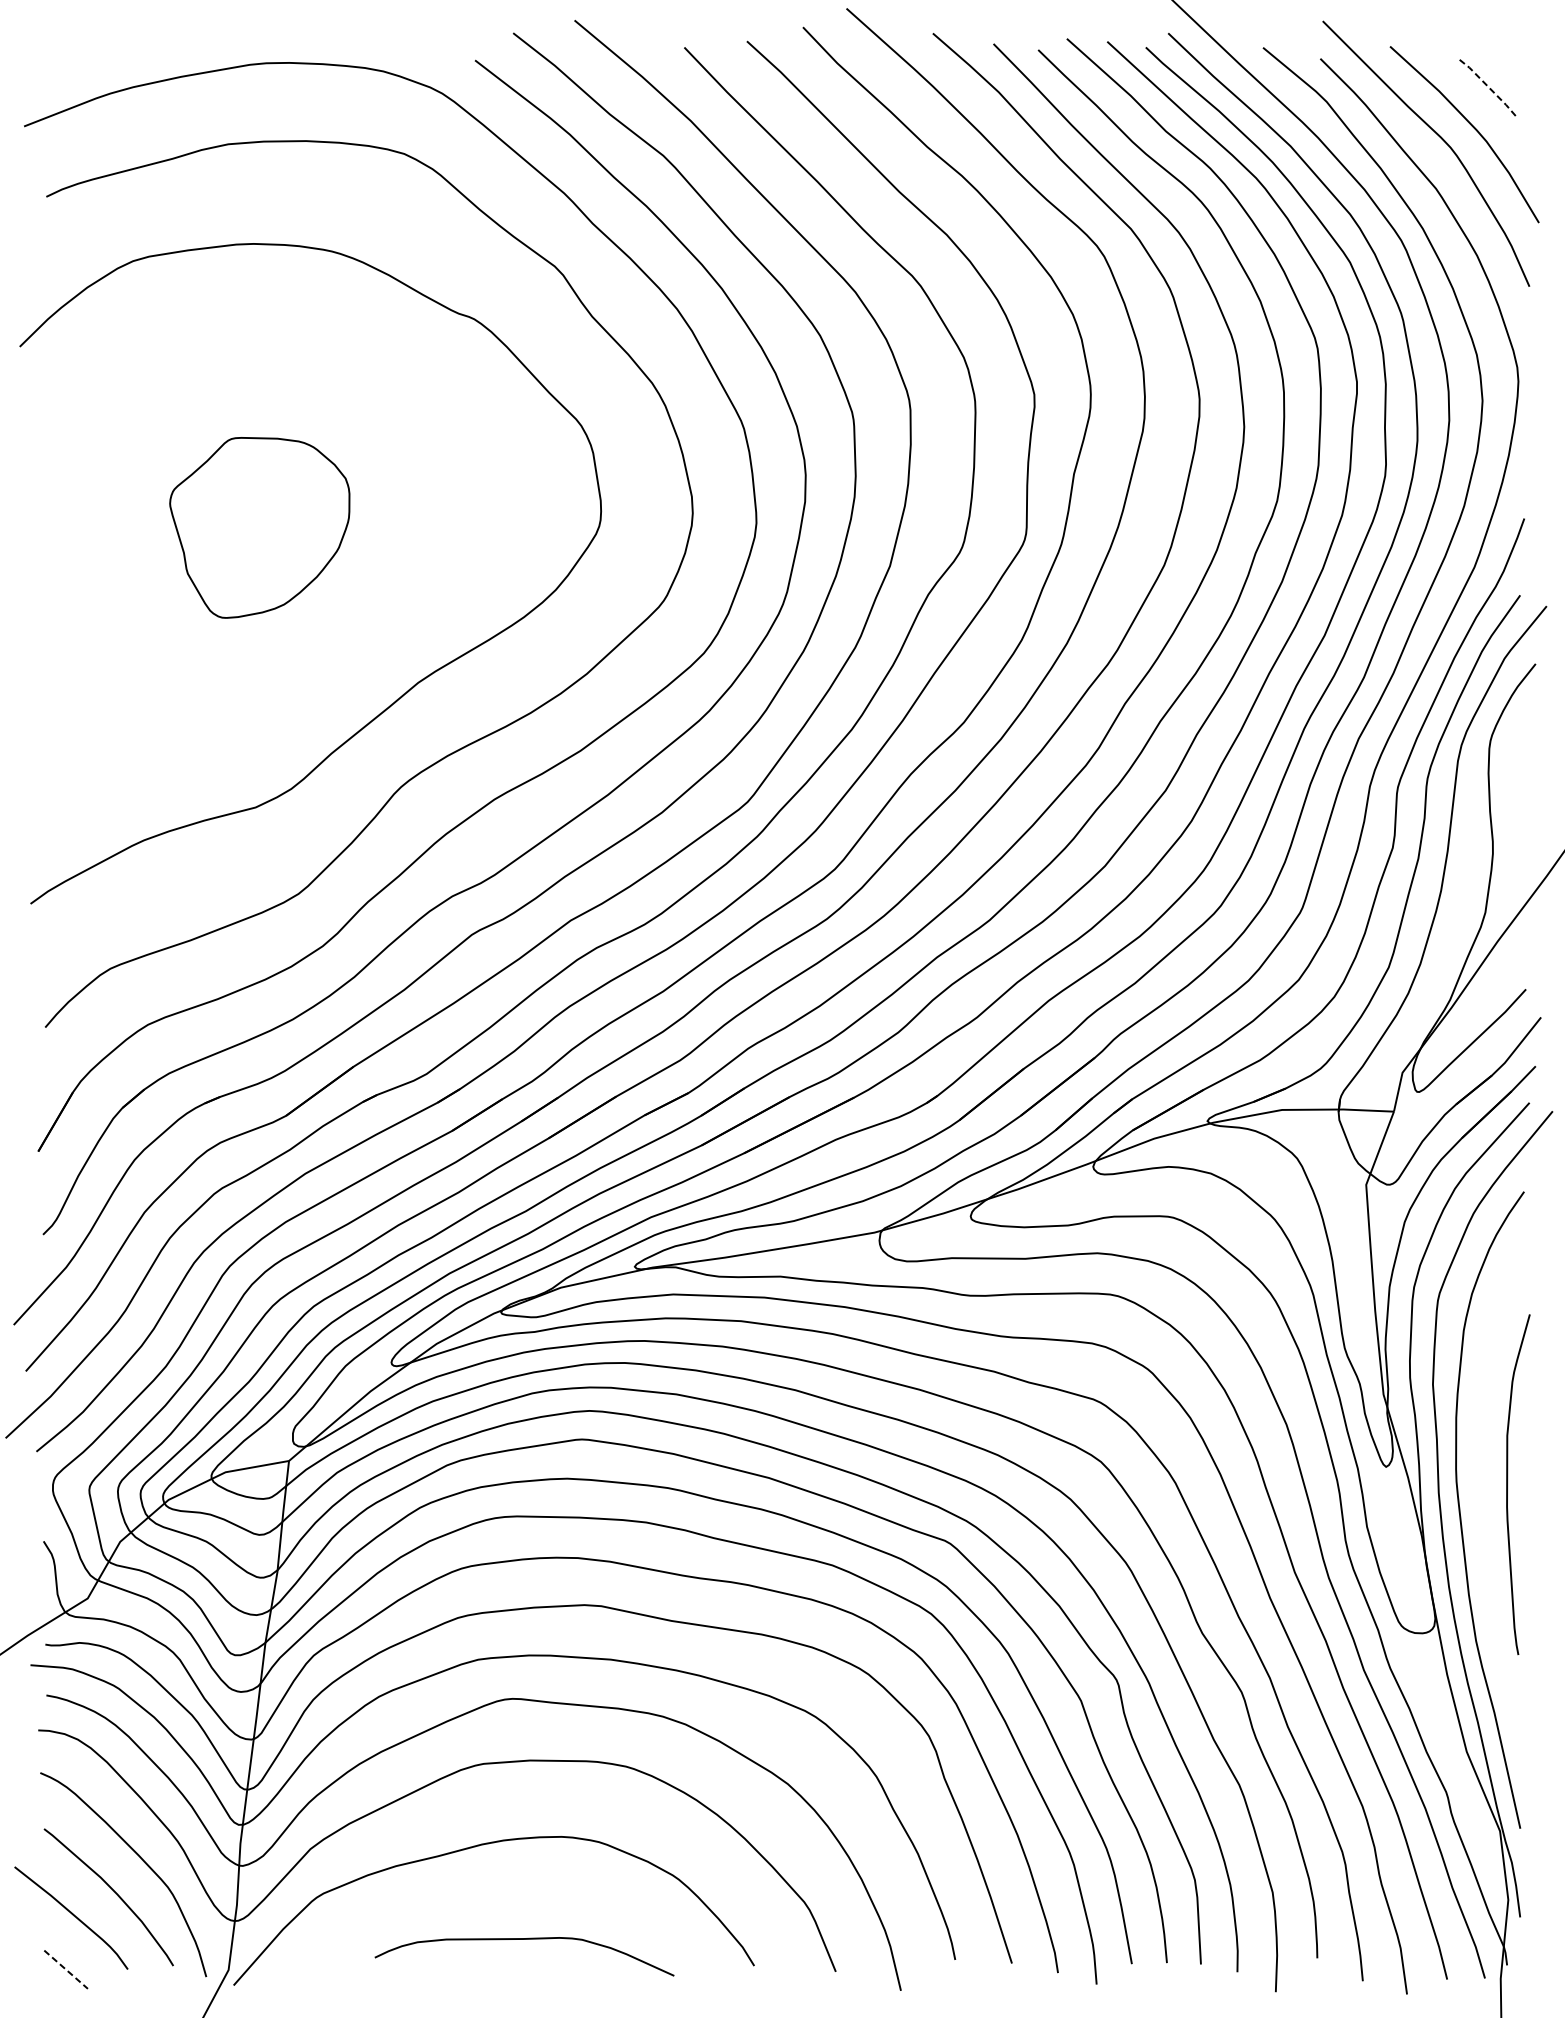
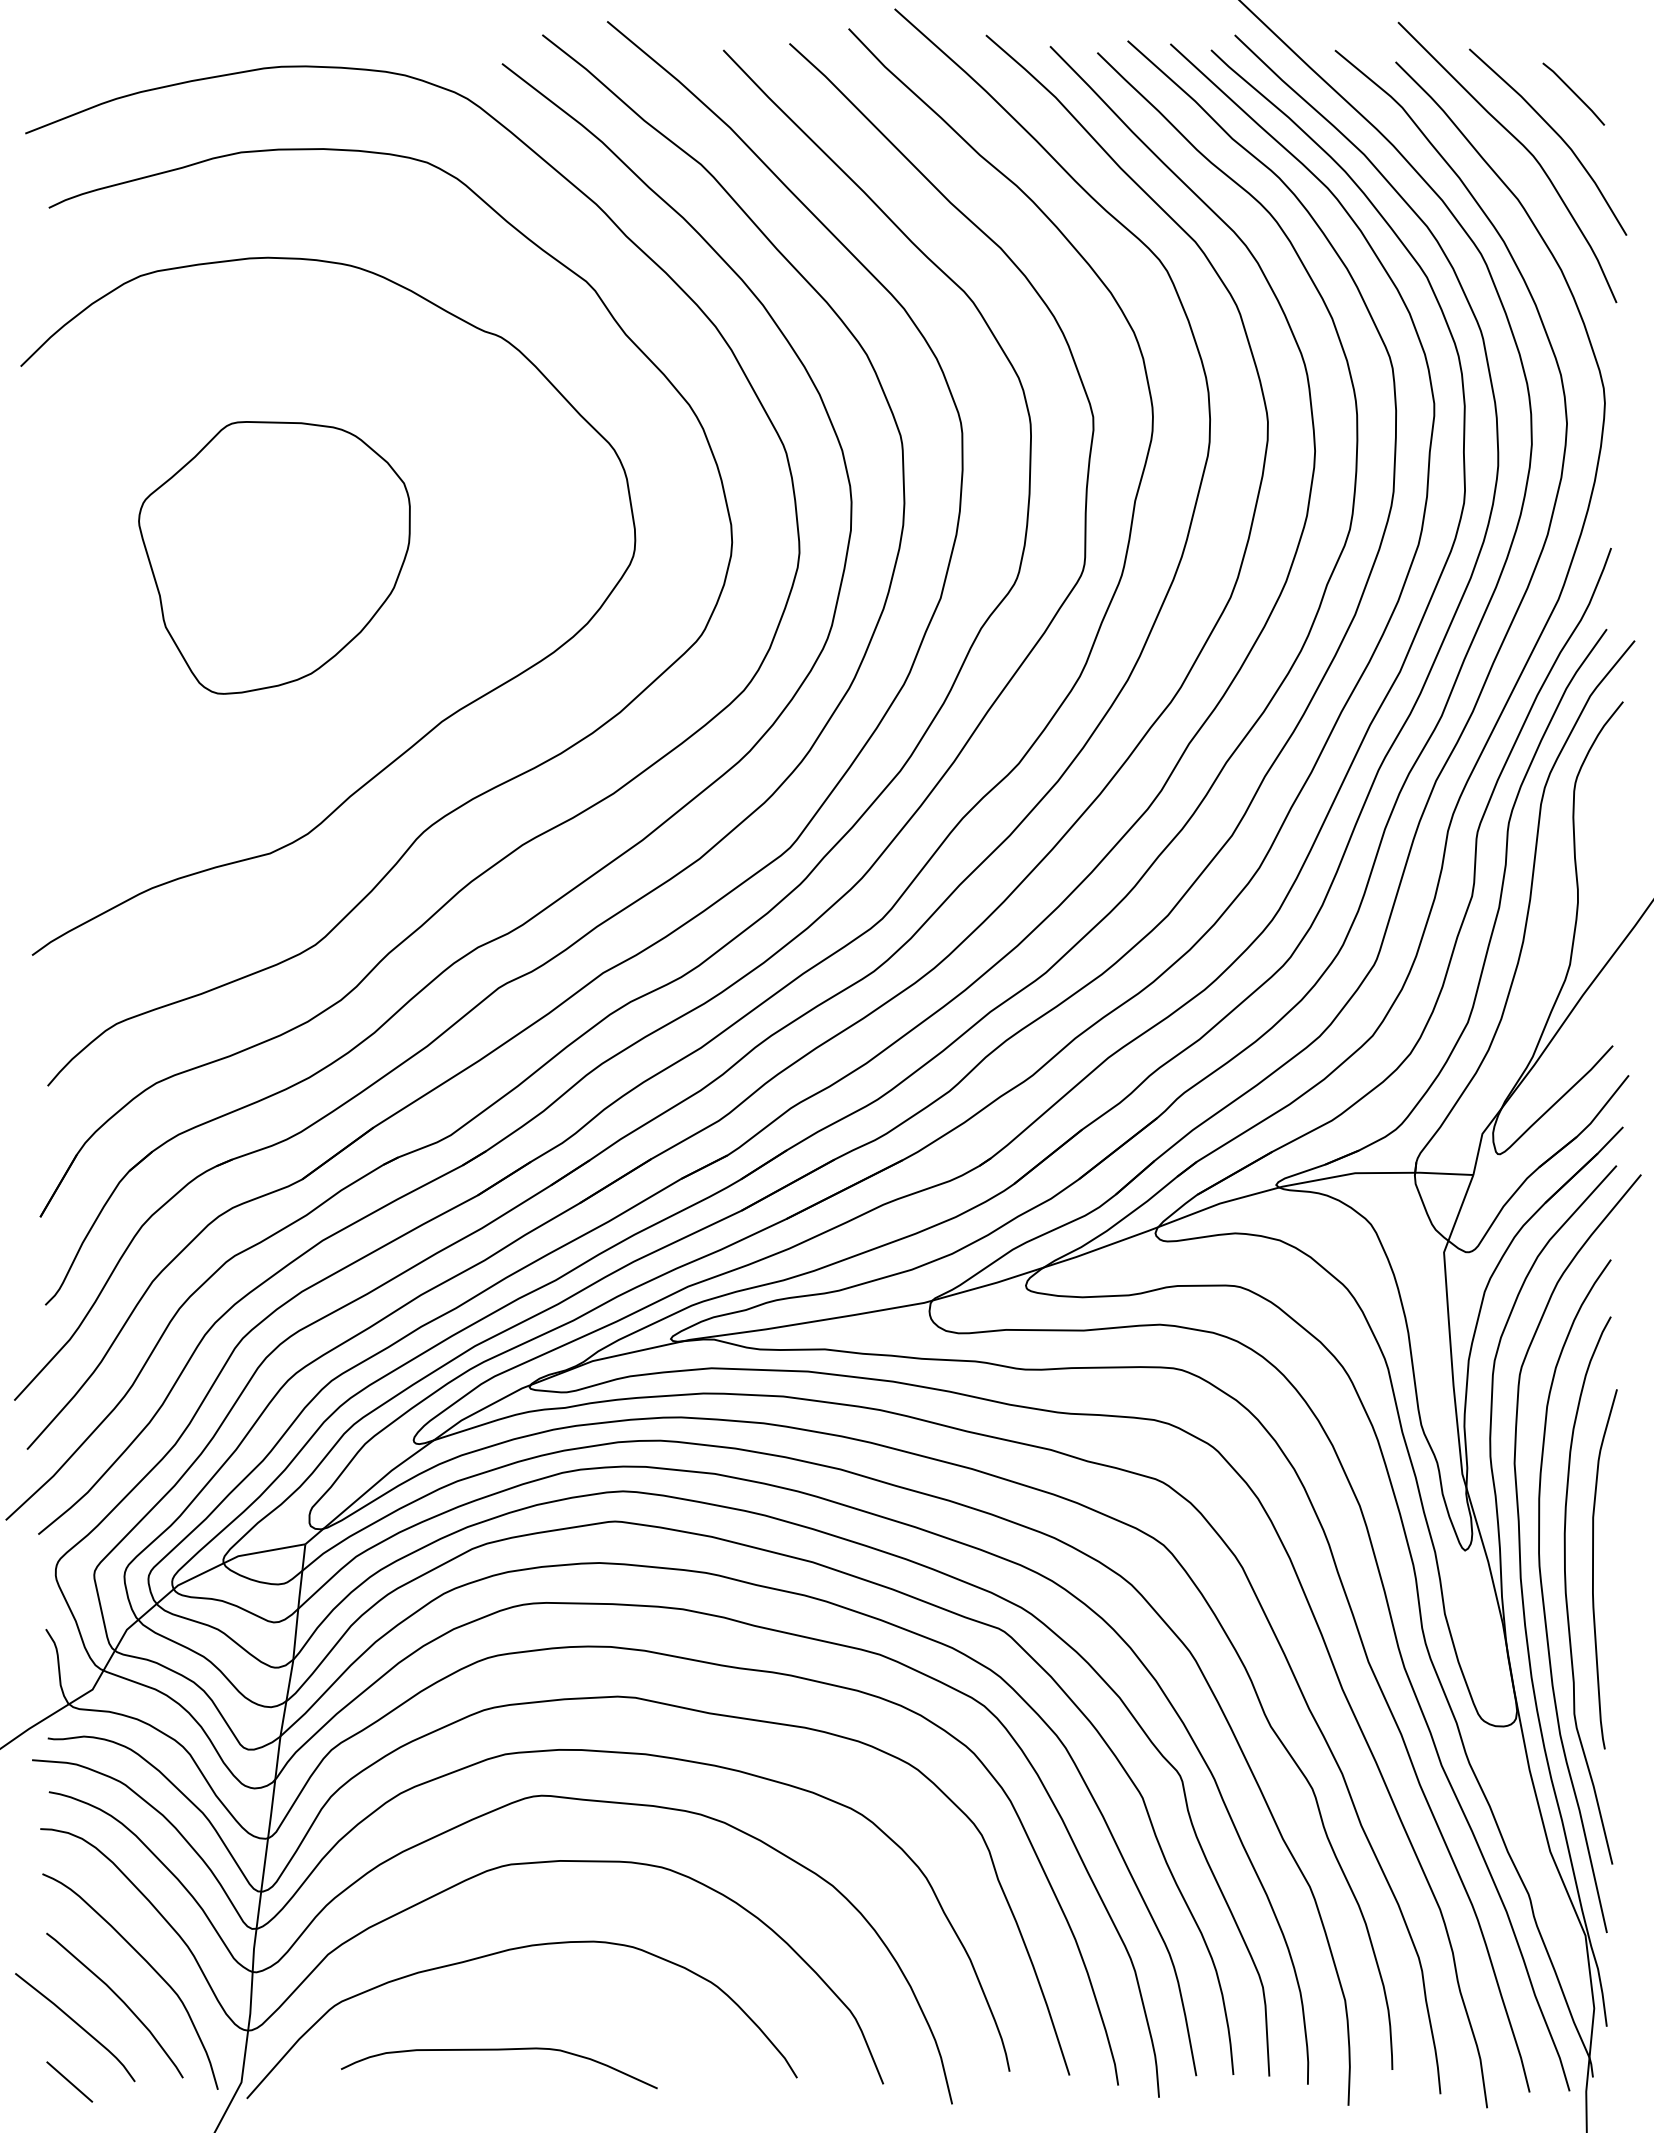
line: (1489, 88) -> (1574, 93), dashed -> solid
part: (259, 527) -> (274, 557), size x1.43
curve: (1482, 1504) -> (1566, 1590), added
curve: (523, 1939) -> (498, 2050), moved
line: (65, 1970) -> (69, 2082), dashed -> solid

